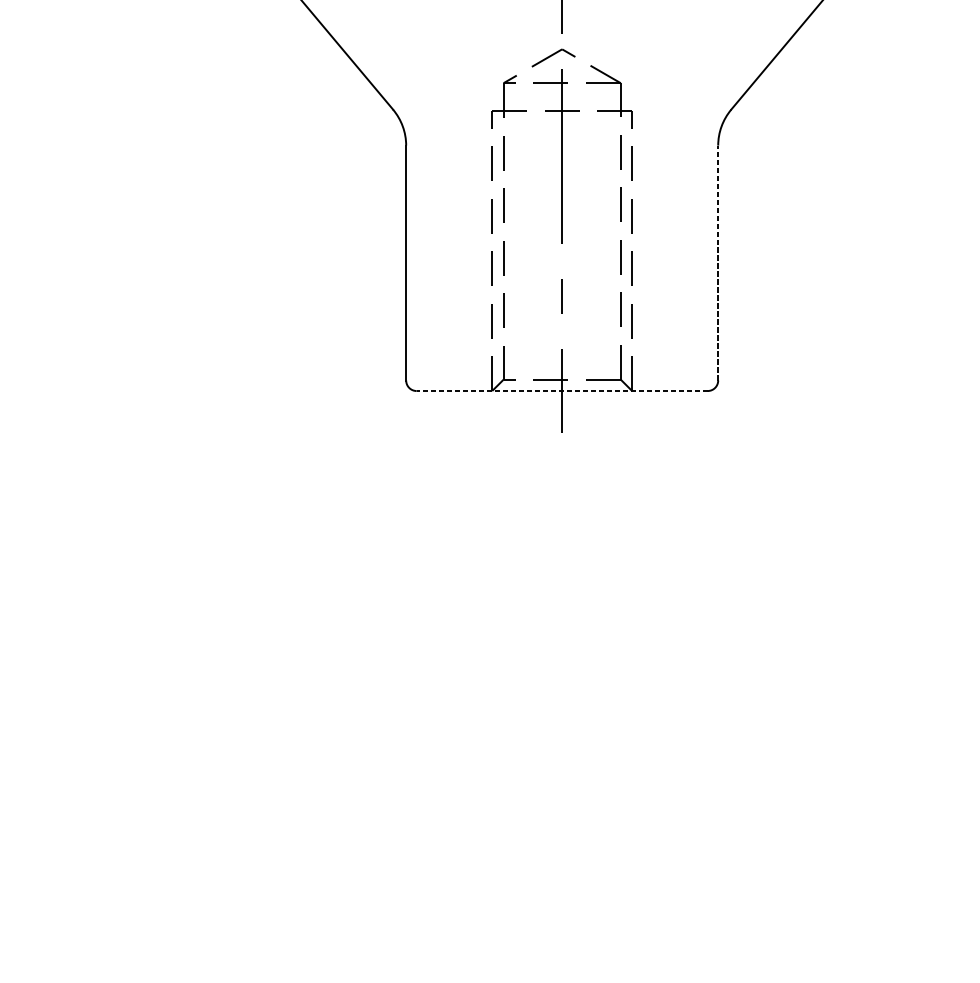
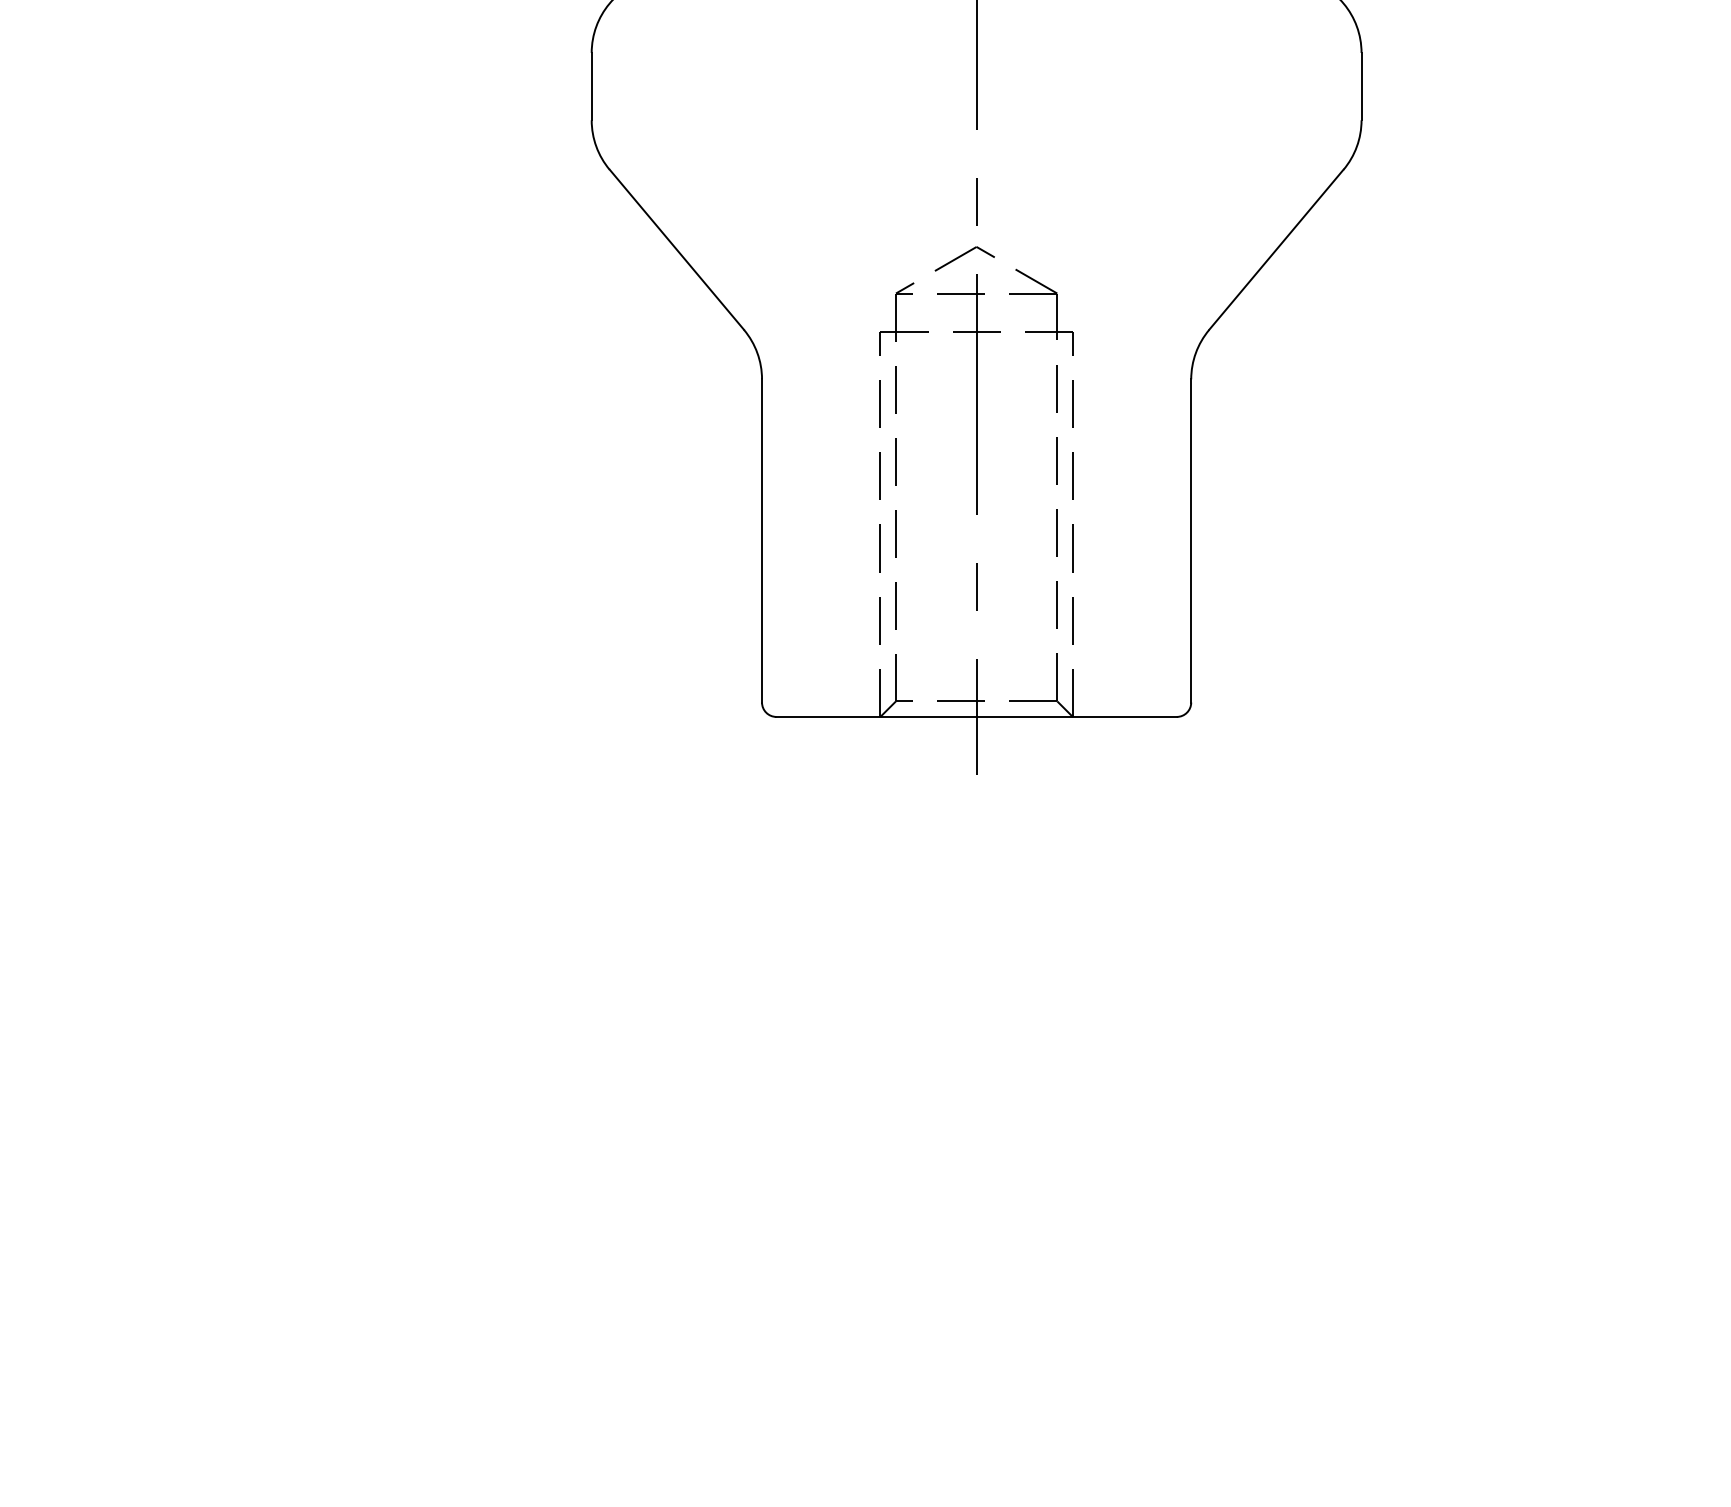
line: (718, 262) -> (1191, 540), dashed -> solid
line: (562, 390) -> (976, 716), dashed -> solid

